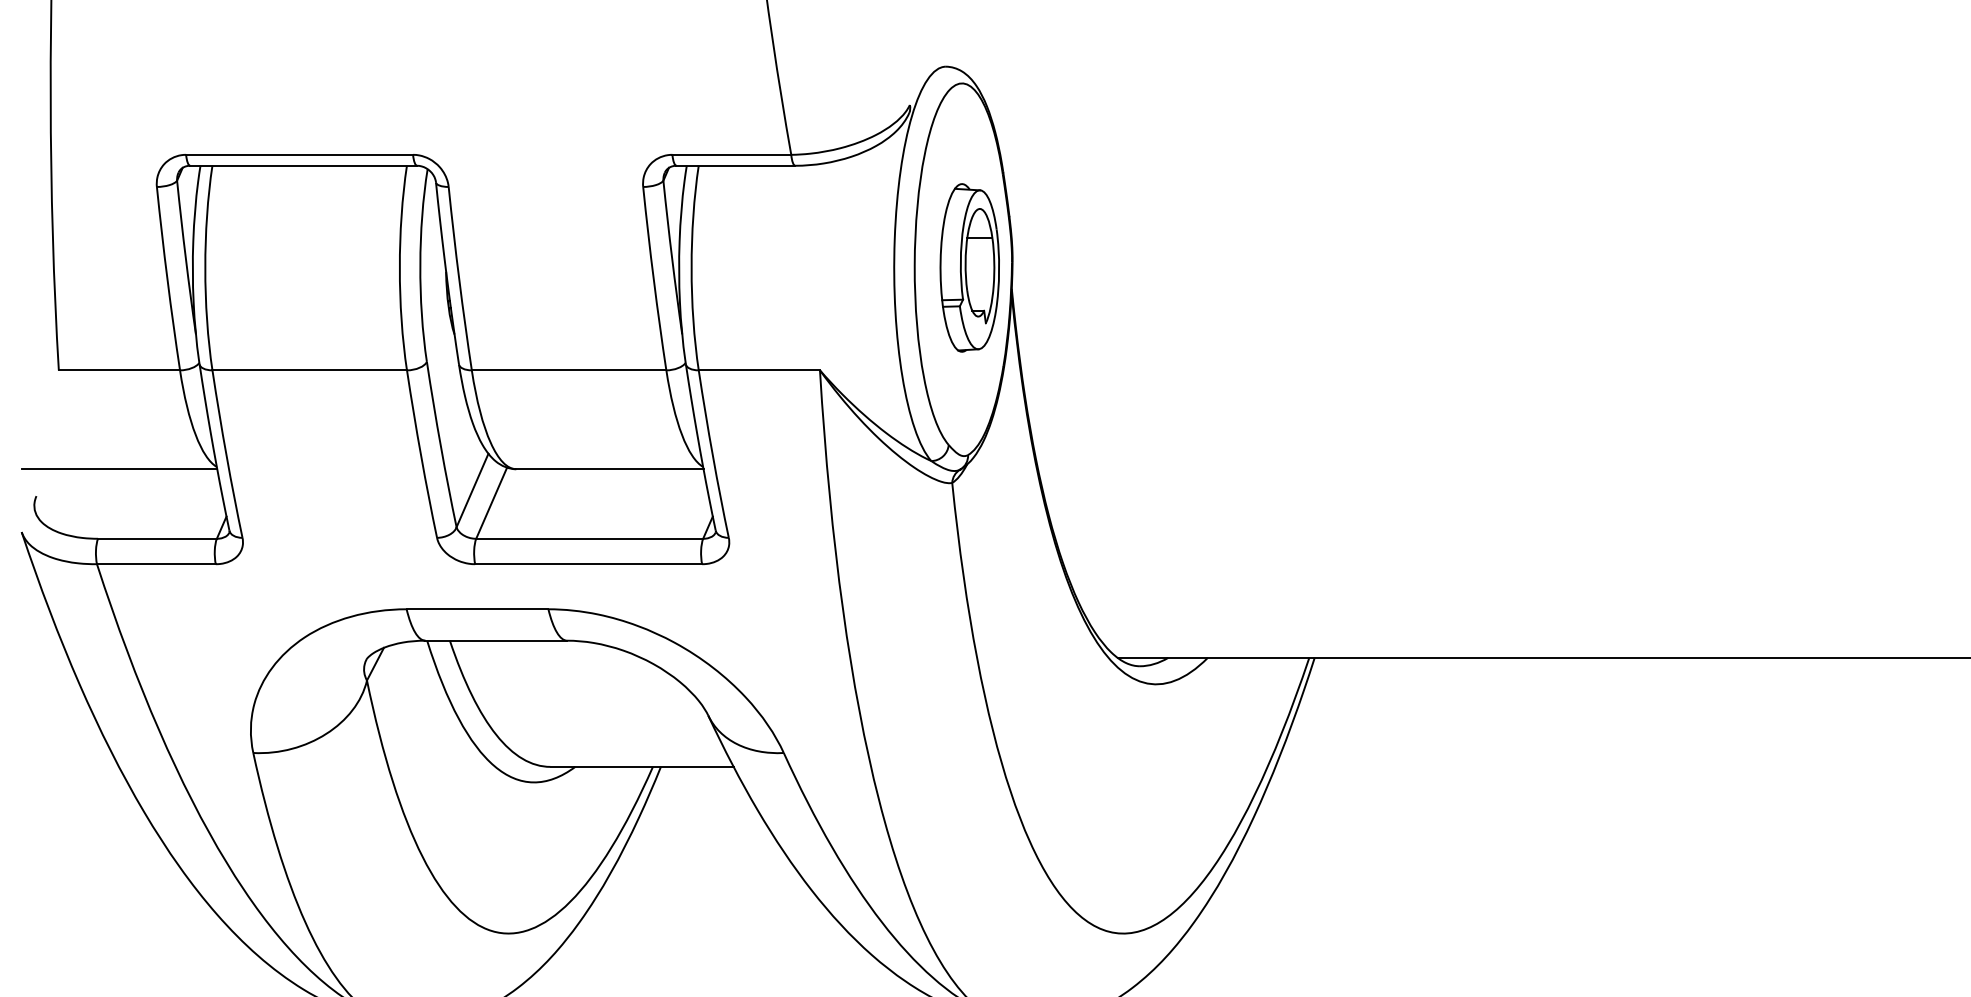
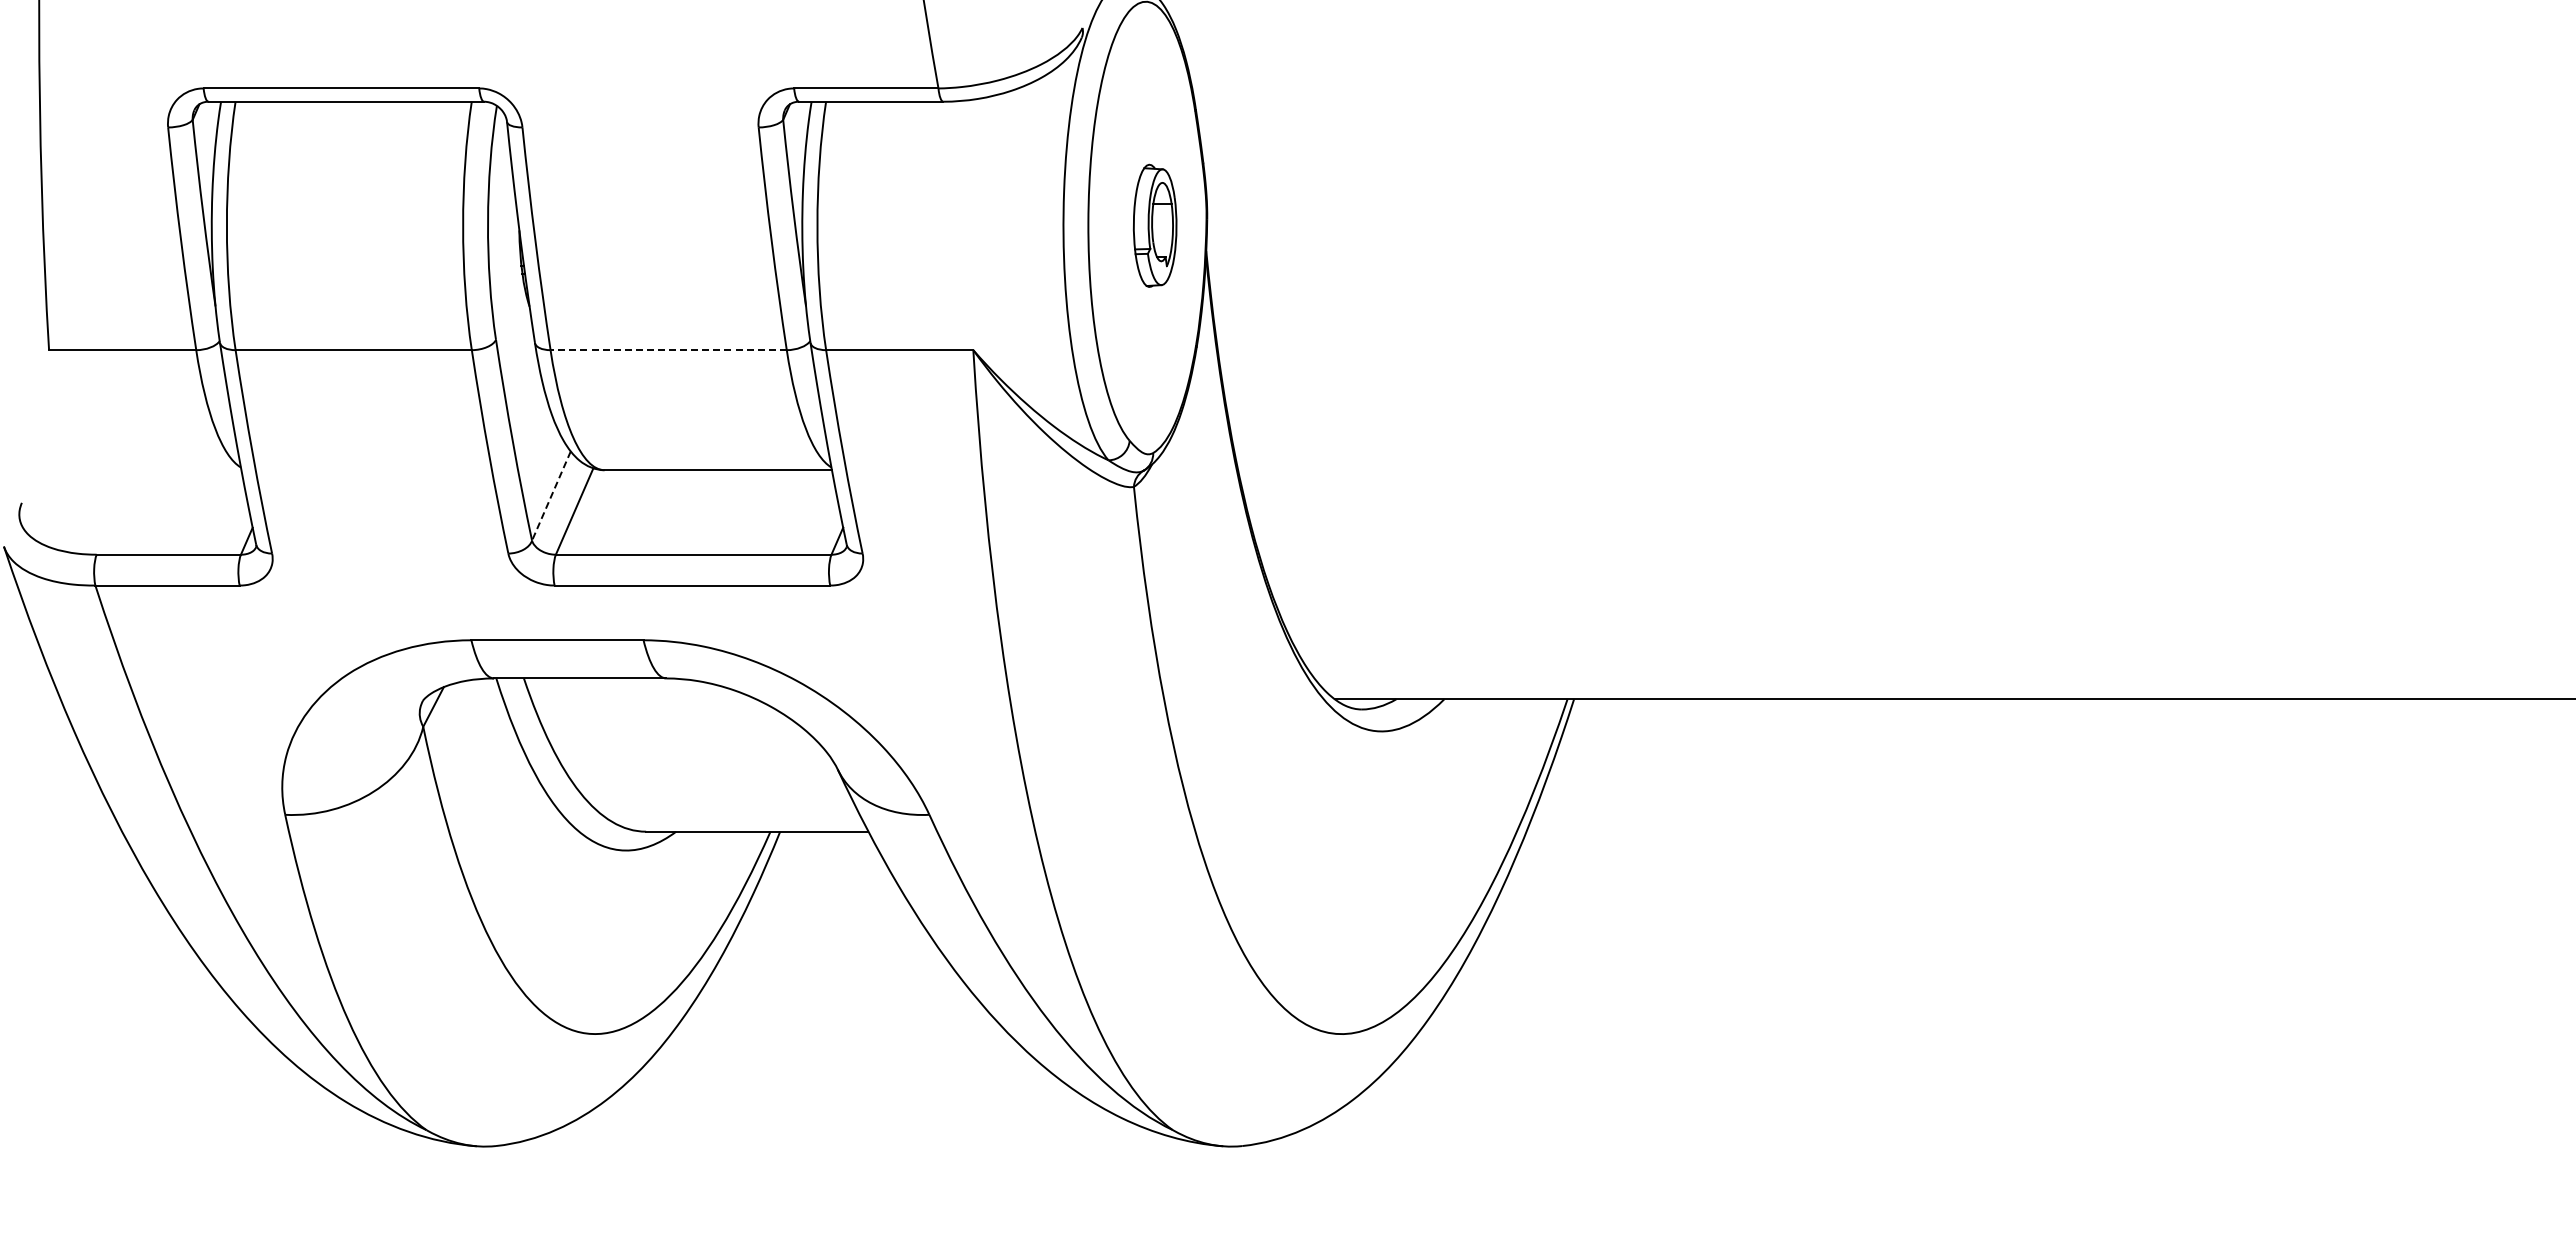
part: (969, 267) -> (1154, 225), size x0.6
line: (568, 370) -> (668, 350), solid -> dashed
line: (119, 469) -> (122, 470), removed
line: (472, 490) -> (551, 496), solid -> dashed

